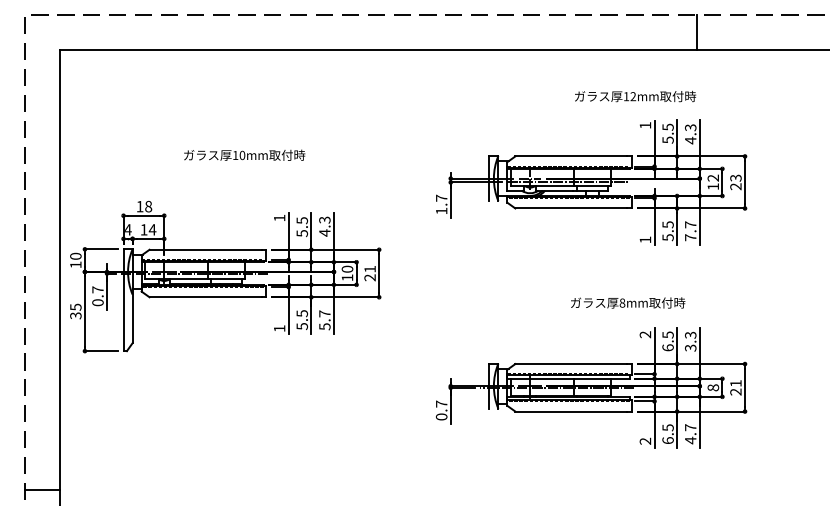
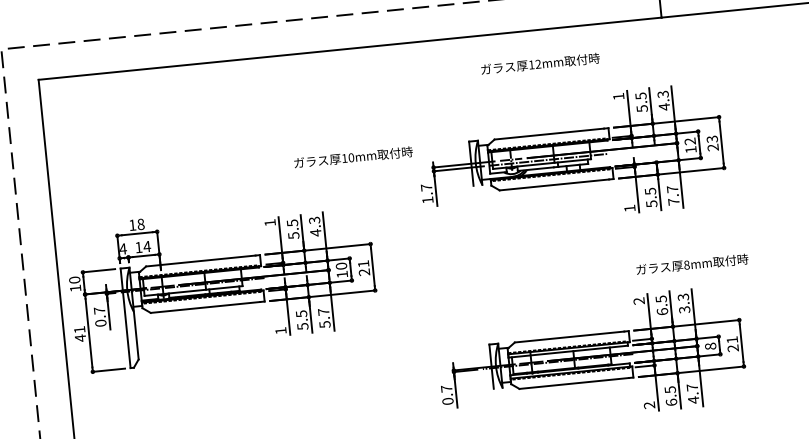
text: (635, 96) -> (540, 63), moved
text: (244, 154) -> (353, 156), moved
text: (628, 302) -> (692, 263), moved
text: (75, 311) -> (79, 334), 35 -> 41

